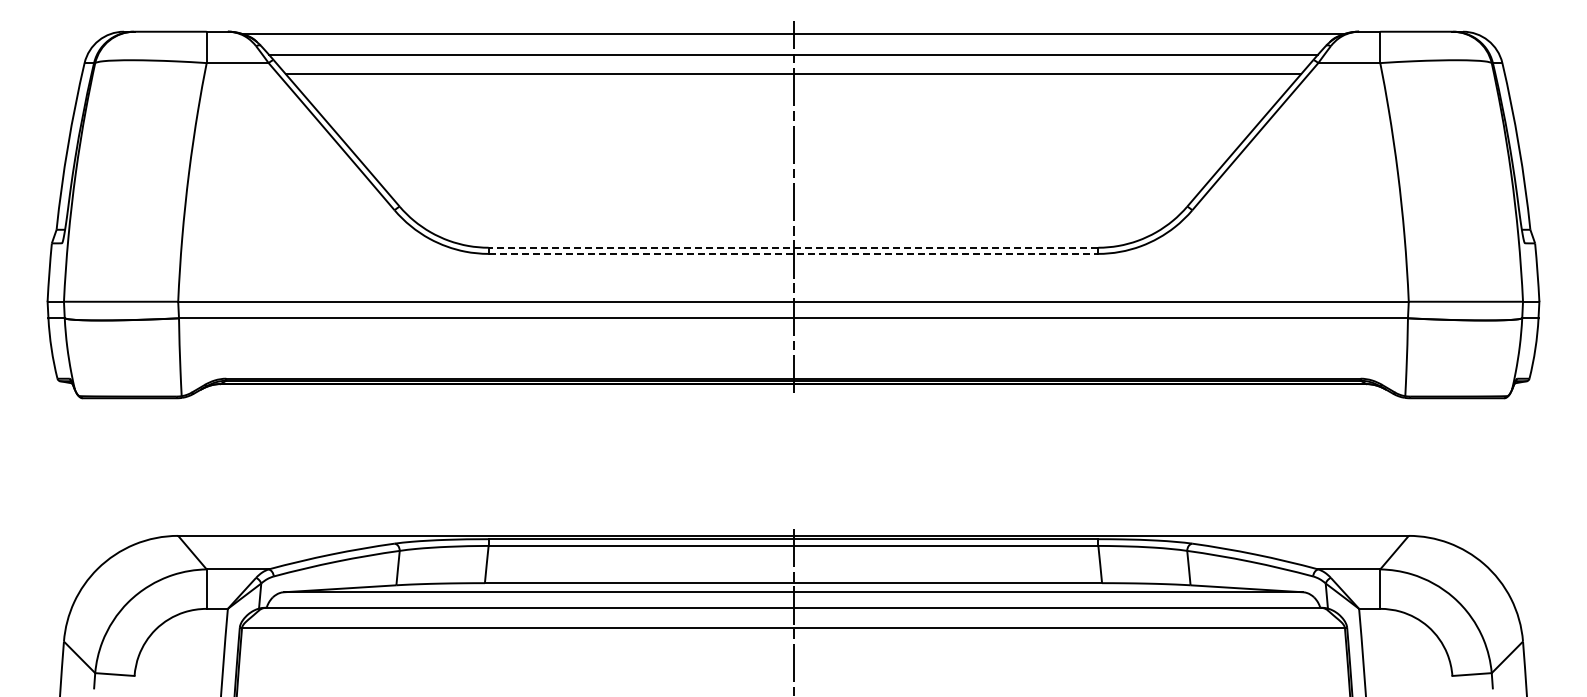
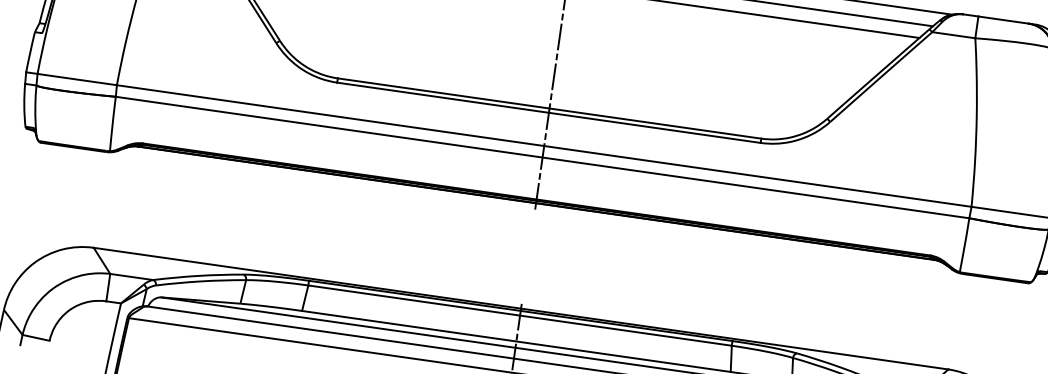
line: (793, 247) -> (549, 108), dashed -> solid
line: (793, 253) -> (548, 112), dashed -> solid

